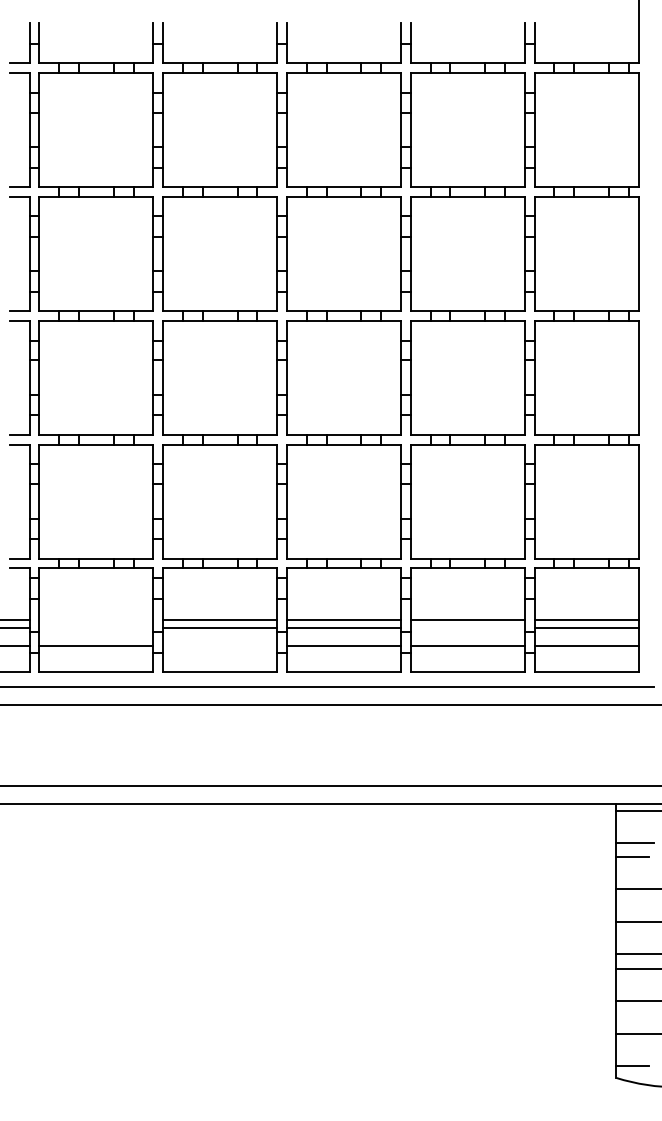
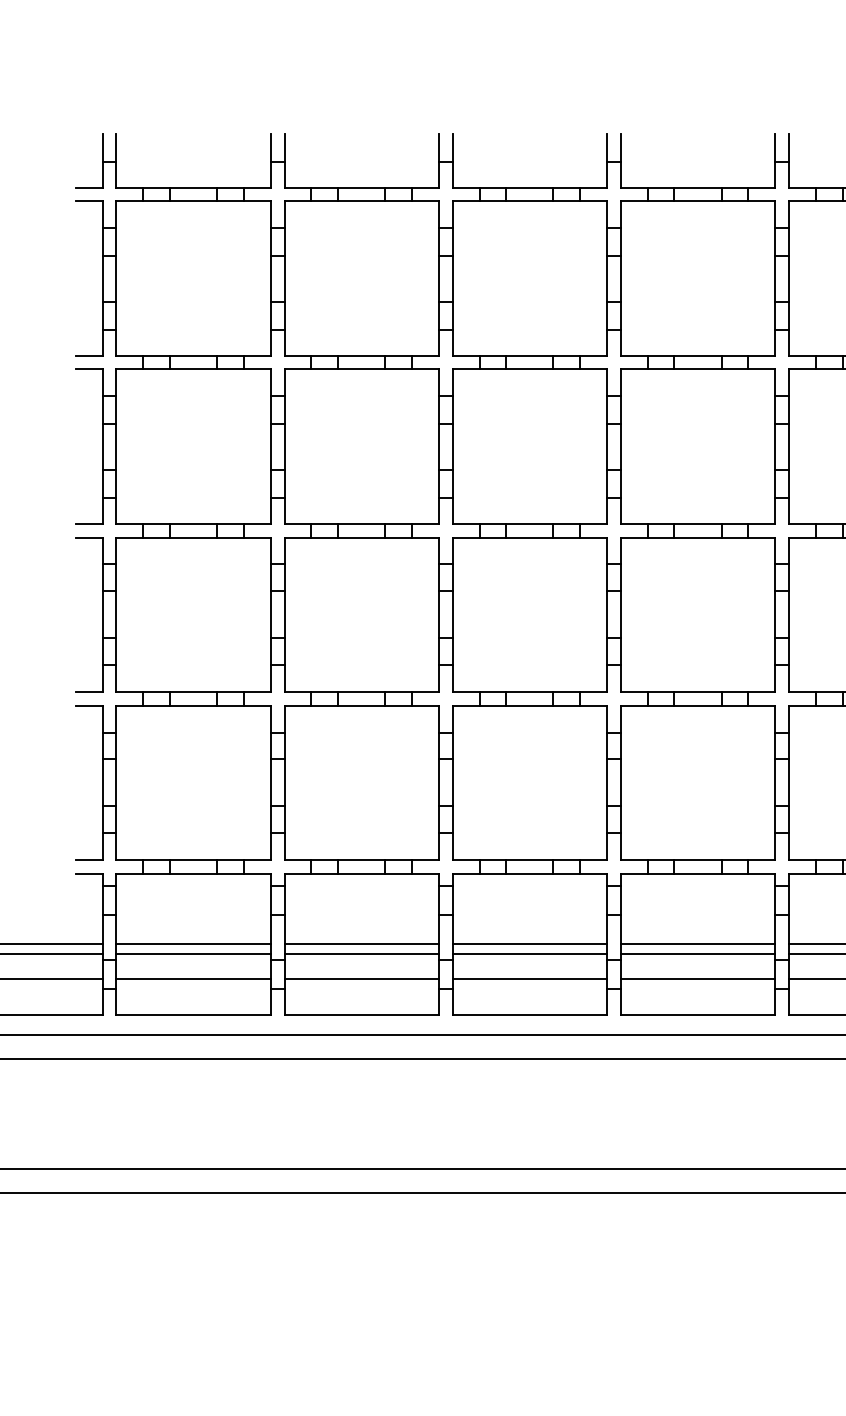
line: (96, 620) -> (193, 944), added
line: (96, 627) -> (193, 953), added
line: (467, 627) -> (697, 953), added
line: (220, 645) -> (362, 978), added

